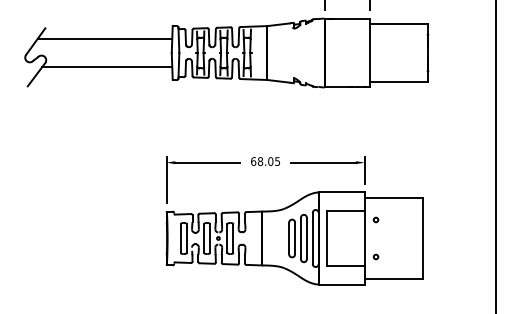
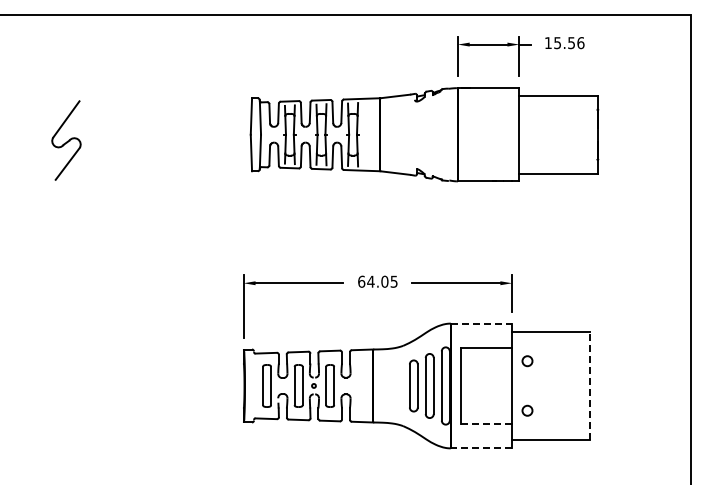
line: (105, 38) -> (160, 115), removed
line: (107, 66) -> (163, 153), removed
text: (260, 161) -> (370, 281), 68.05 -> 64.05
line: (342, 192) -> (481, 323), solid -> dashed
circle: (376, 219) -> (527, 360), size x1.6
line: (422, 238) -> (590, 385), solid -> dashed
circle: (376, 257) -> (527, 411), size x1.6
line: (346, 266) -> (487, 423), solid -> dashed
line: (342, 284) -> (481, 448), solid -> dashed

